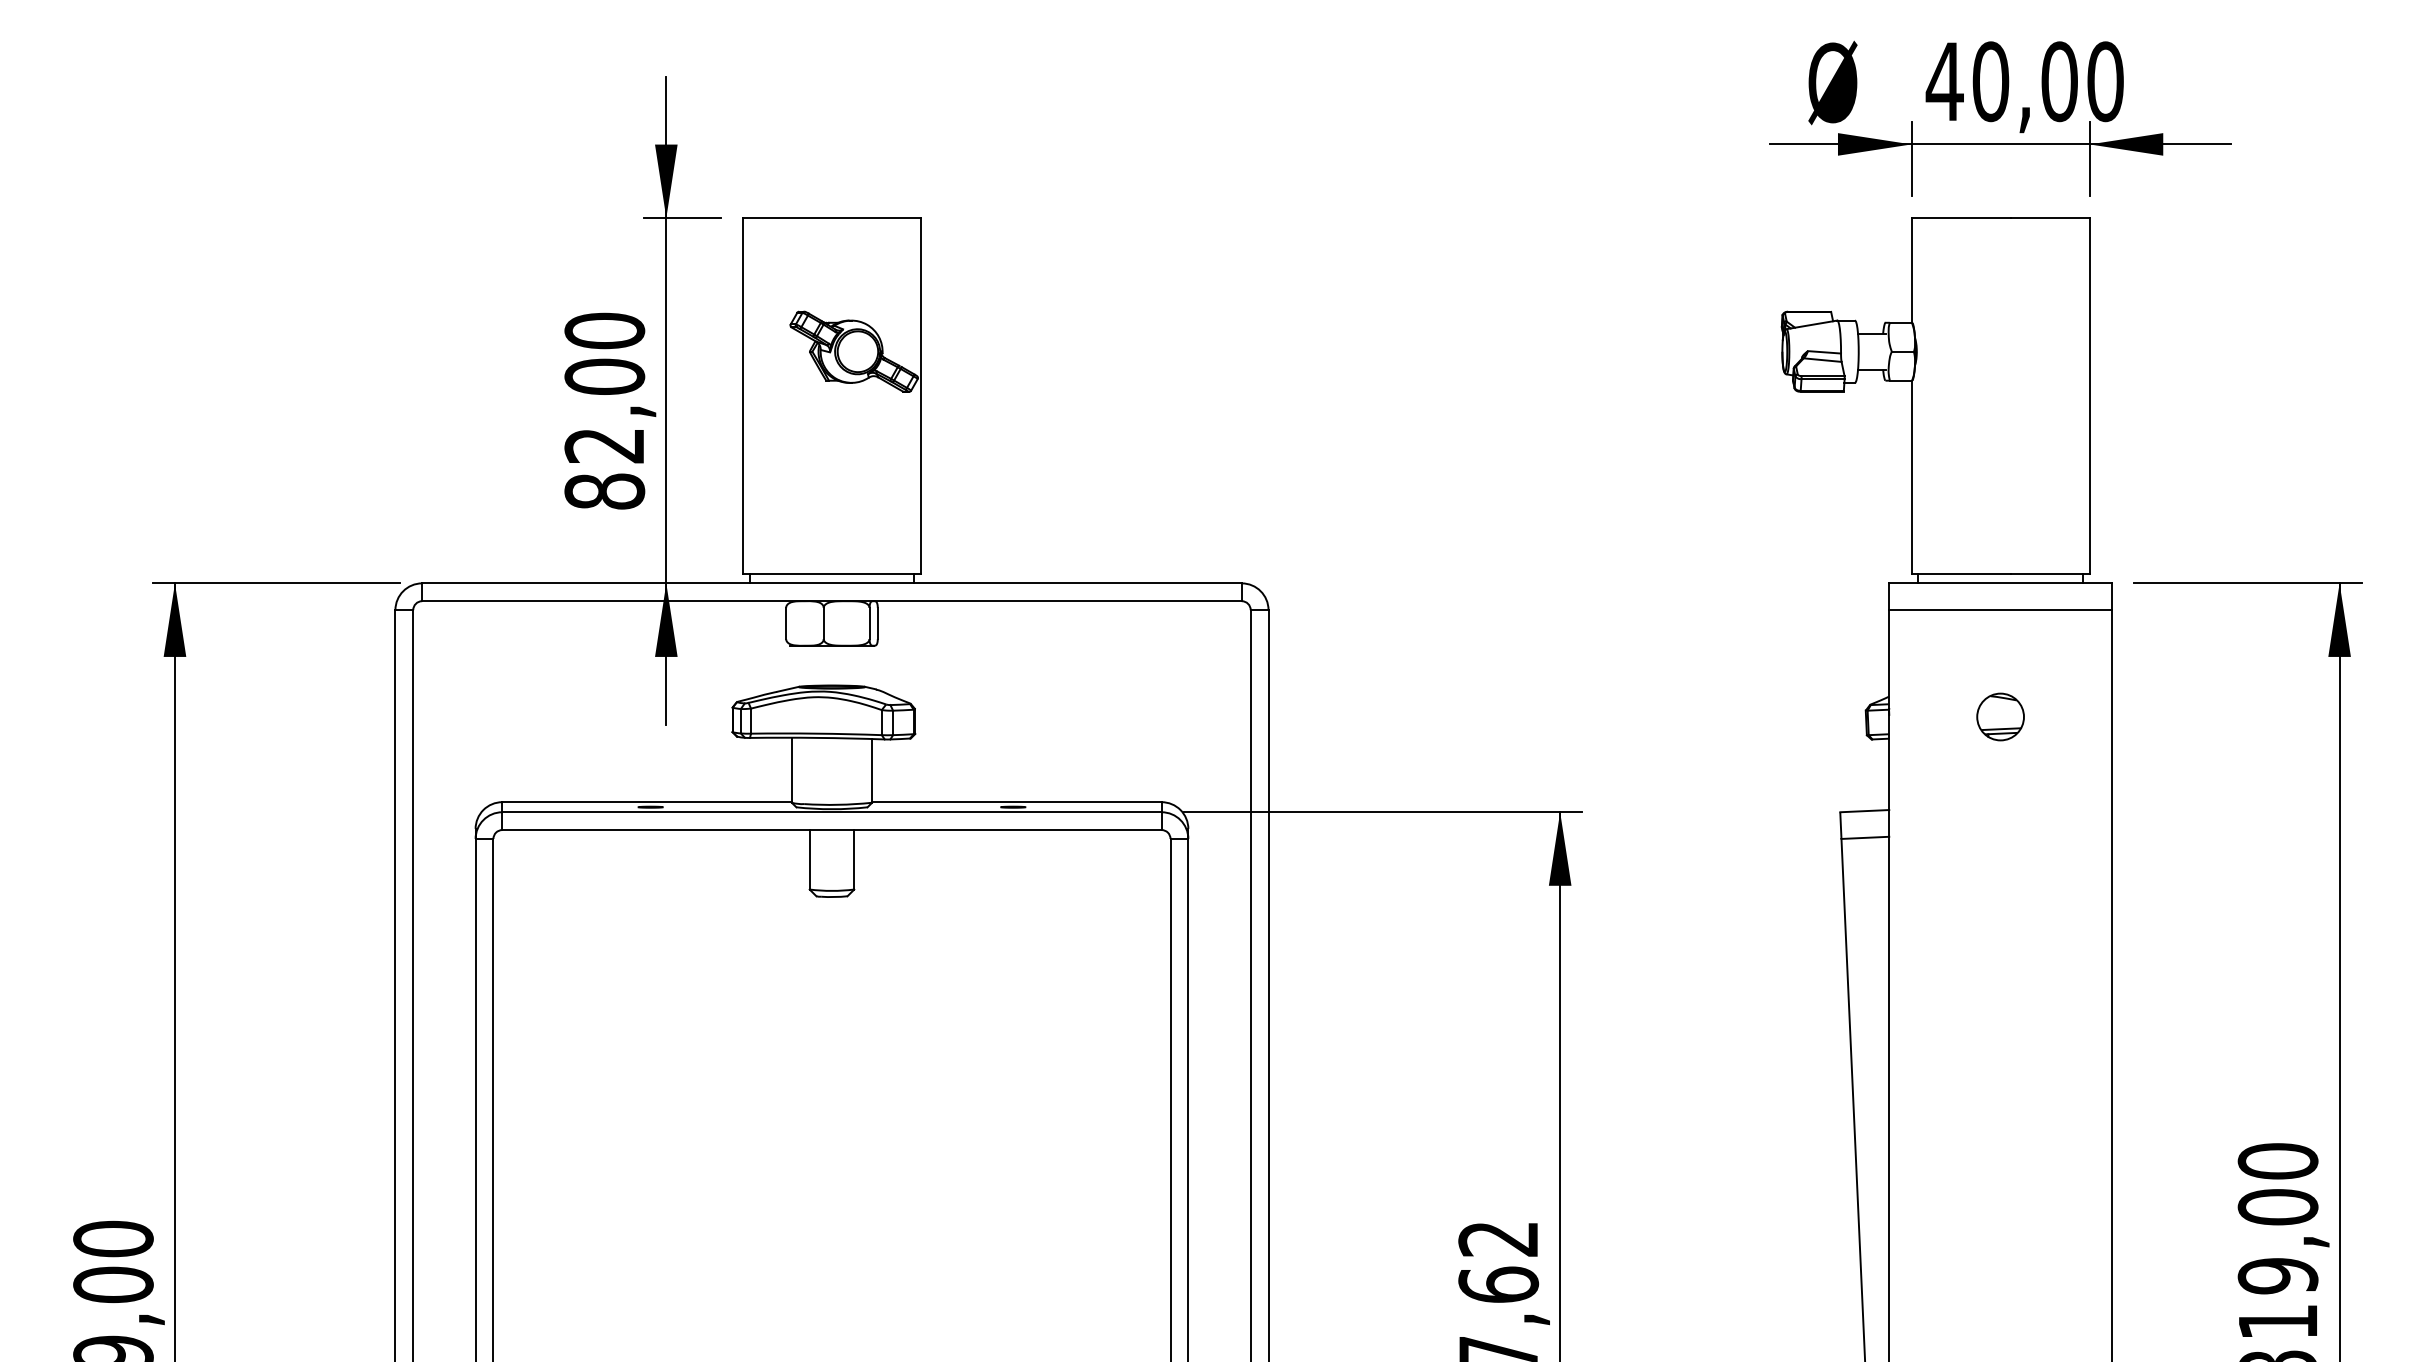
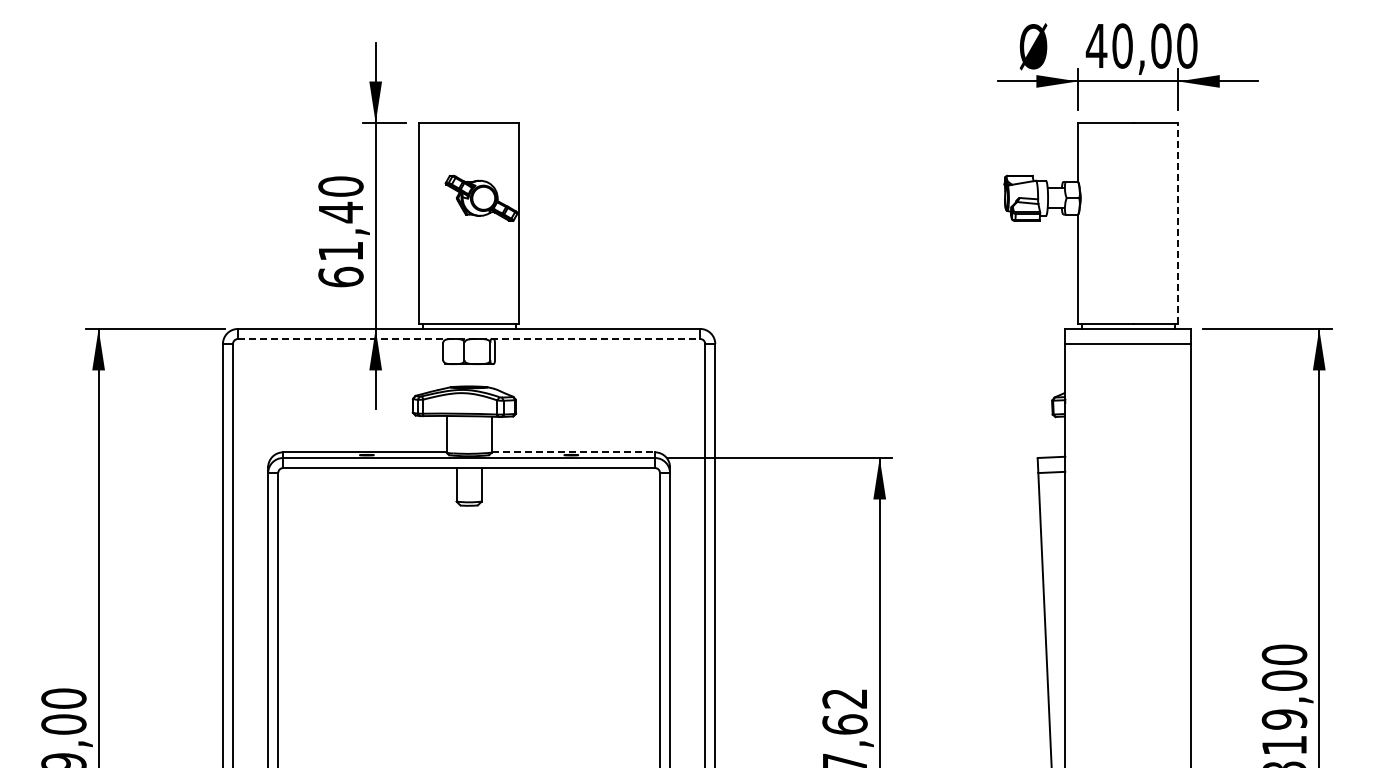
line: (2090, 394) -> (1178, 222), solid -> dashed
text: (603, 433) -> (340, 244), 82,00 -> 61,40
line: (832, 602) -> (469, 339), solid -> dashed
part: (2001, 717) -> (1128, 404), removed
line: (1017, 802) -> (573, 452), solid -> dashed

